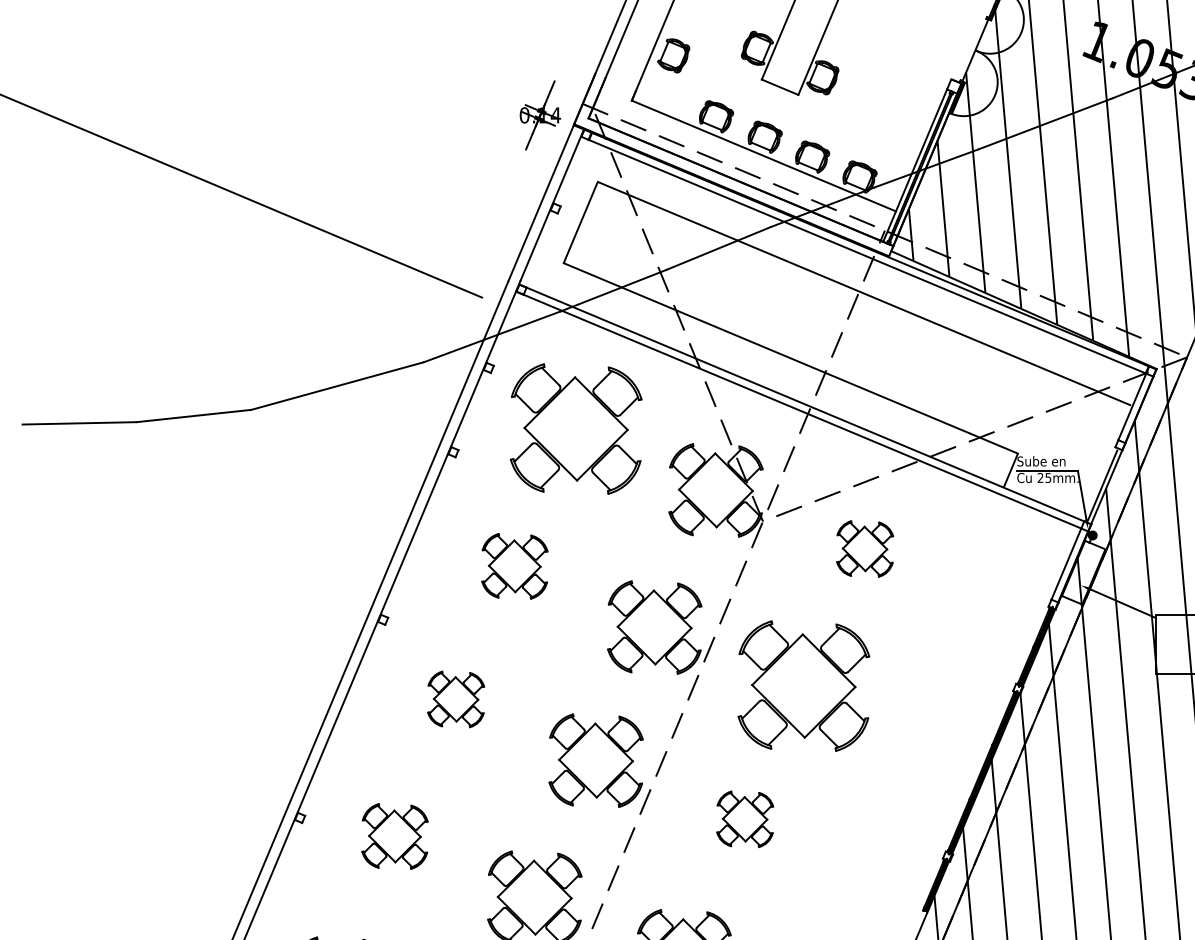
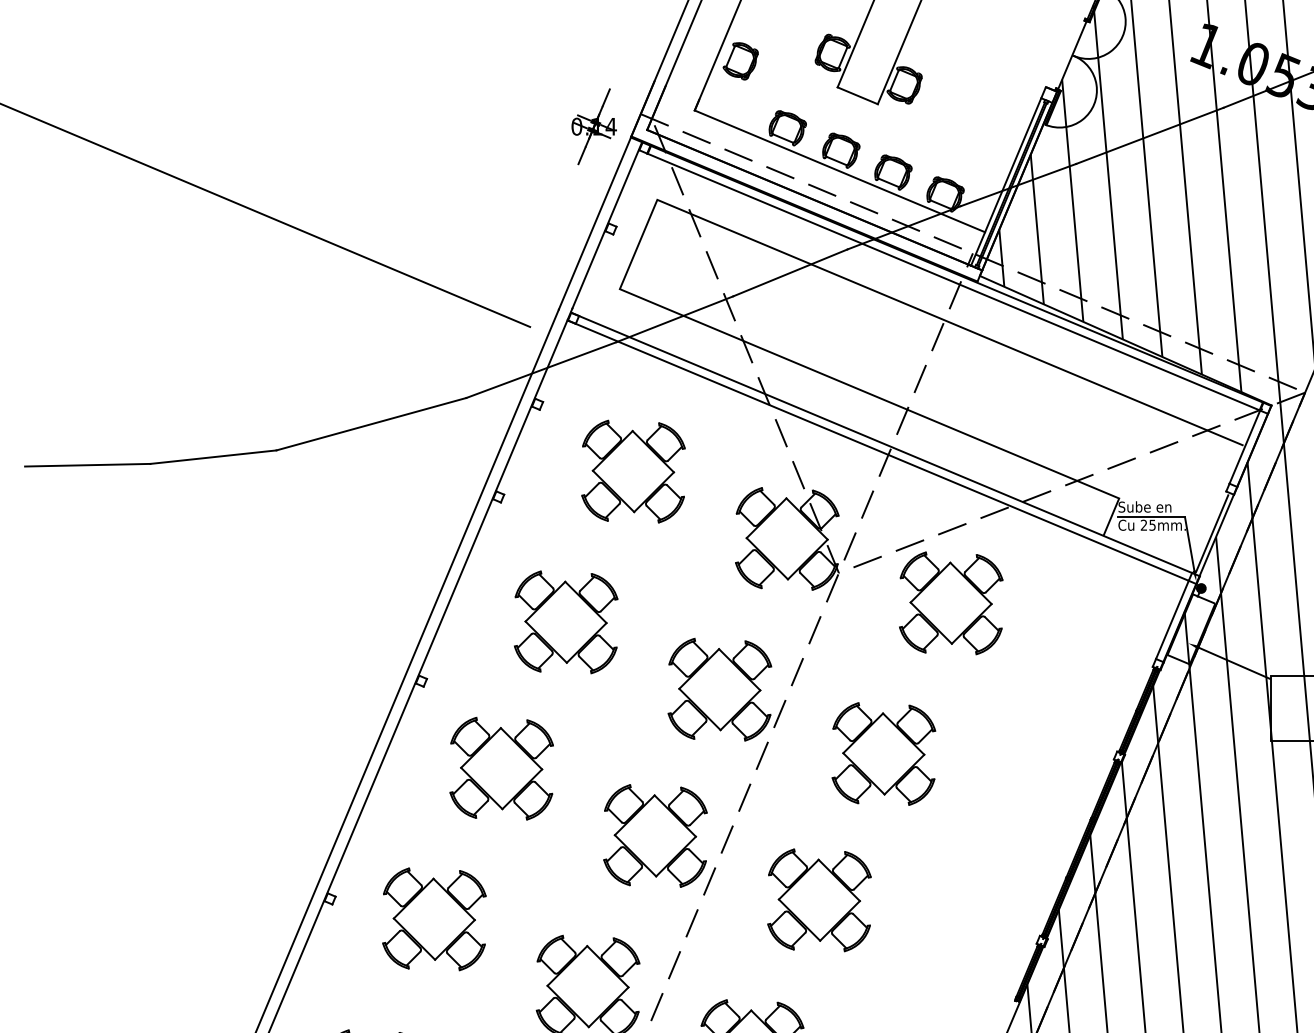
part: (575, 429) -> (632, 471), size x0.71
part: (864, 548) -> (950, 602), size x1.67
part: (514, 566) -> (565, 622), size x1.43
part: (803, 685) -> (883, 753), size x0.71
part: (455, 699) -> (500, 768), size x1.67
part: (744, 819) -> (818, 900), size x1.67
part: (394, 836) -> (433, 919), size x1.43

